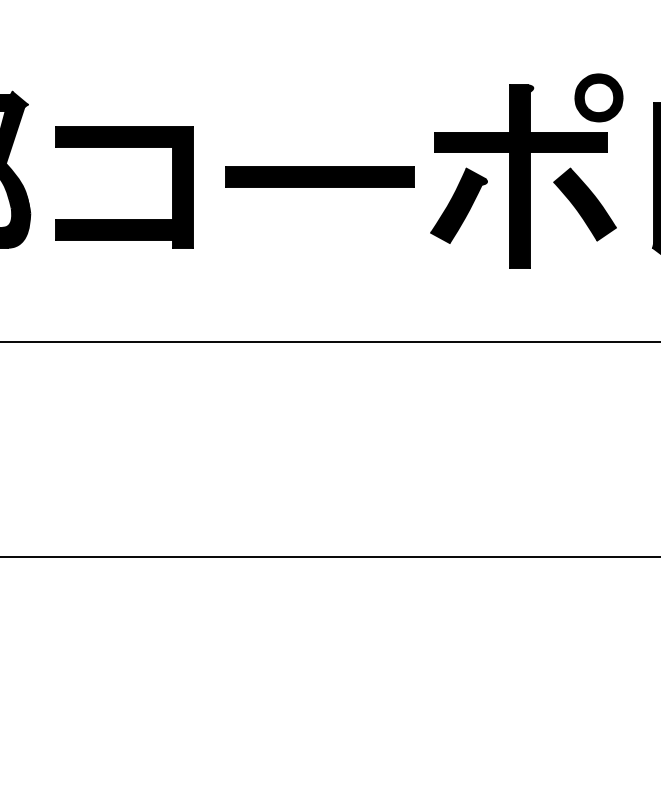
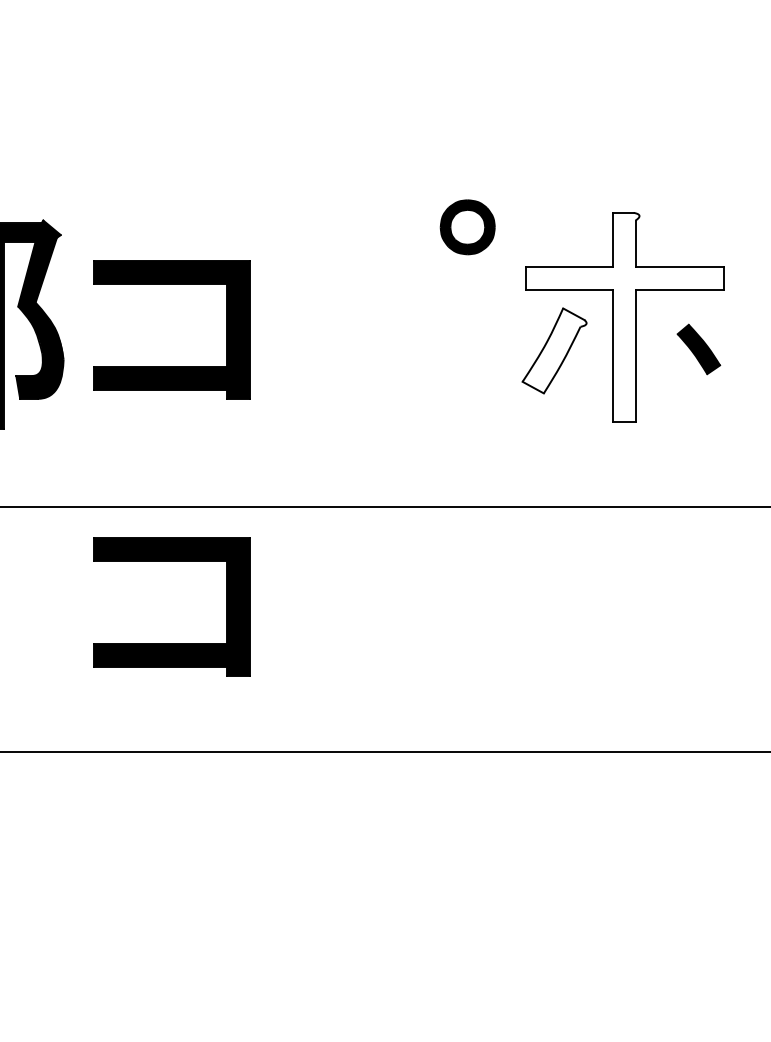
part: (598, 98) -> (467, 227), moved
part: (320, 176) -> (395, 317), removed
fill: (521, 176) -> (625, 317), removed
part: (584, 204) -> (698, 349), size x0.6
fill: (459, 205) -> (554, 350), removed
part: (124, 461) -> (171, 643), added

